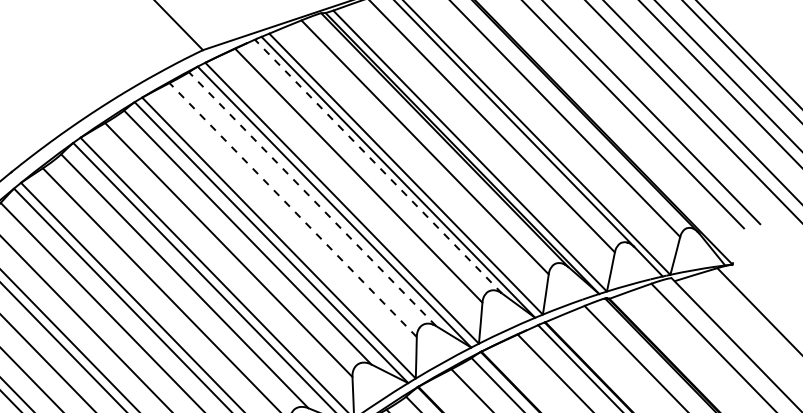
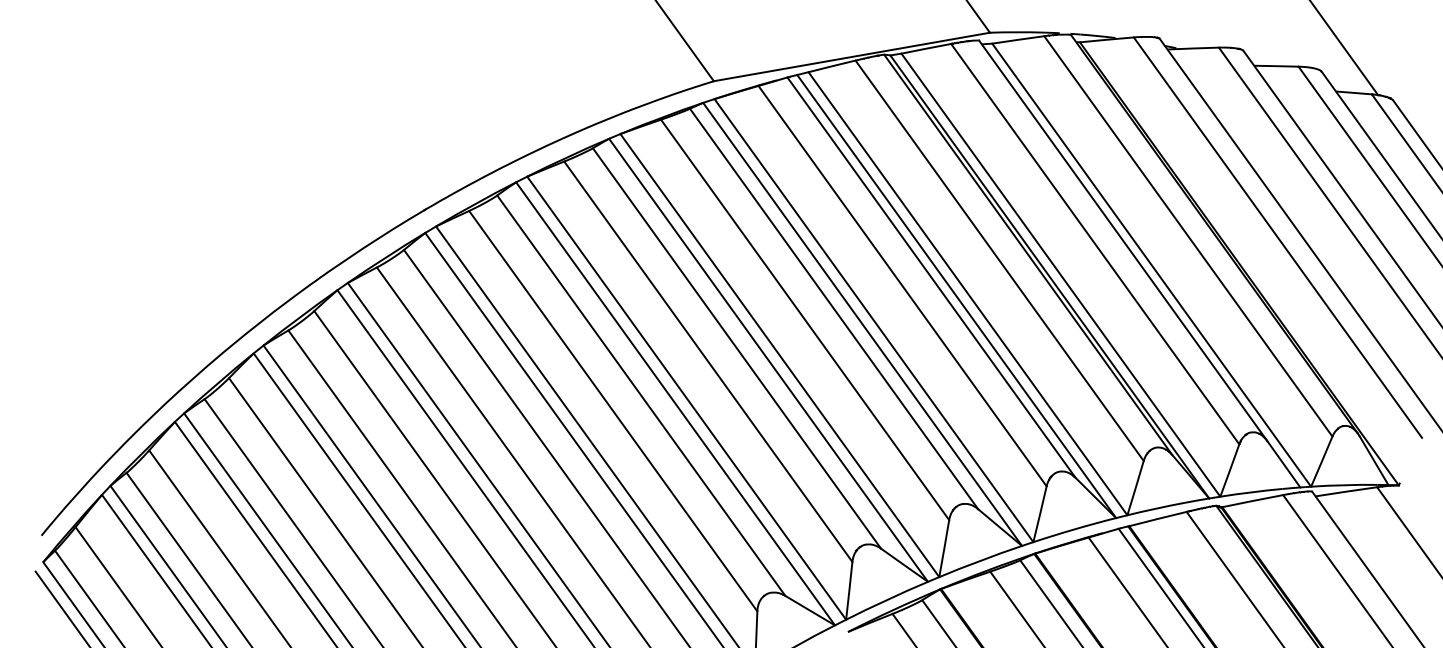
line: (378, 166) -> (931, 277), dashed -> solid
line: (312, 199) -> (834, 309), dashed -> solid
line: (293, 209) -> (805, 319), dashed -> solid

